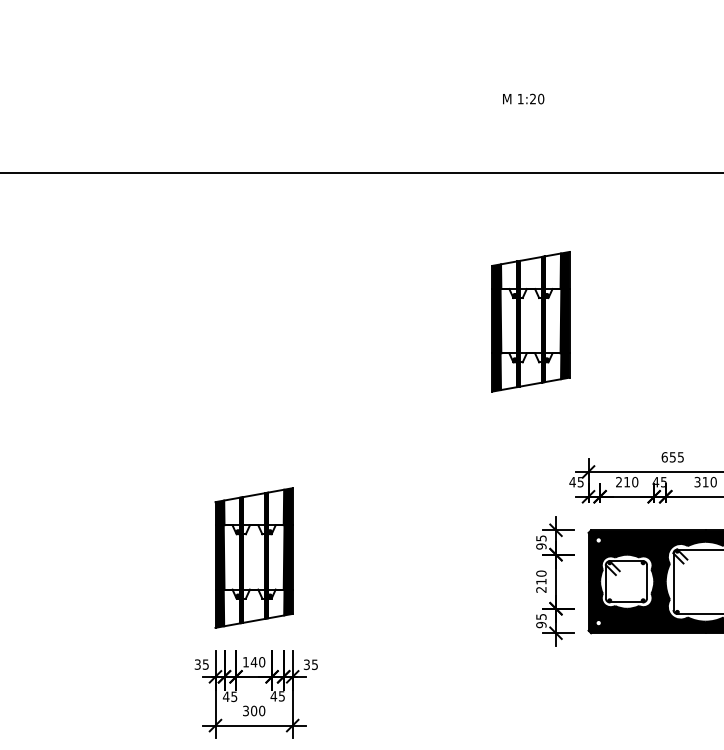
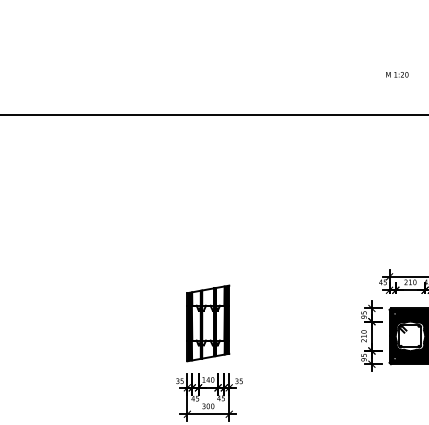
text: (523, 98) -> (397, 74), moved
part: (531, 321) -> (358, 195), removed

